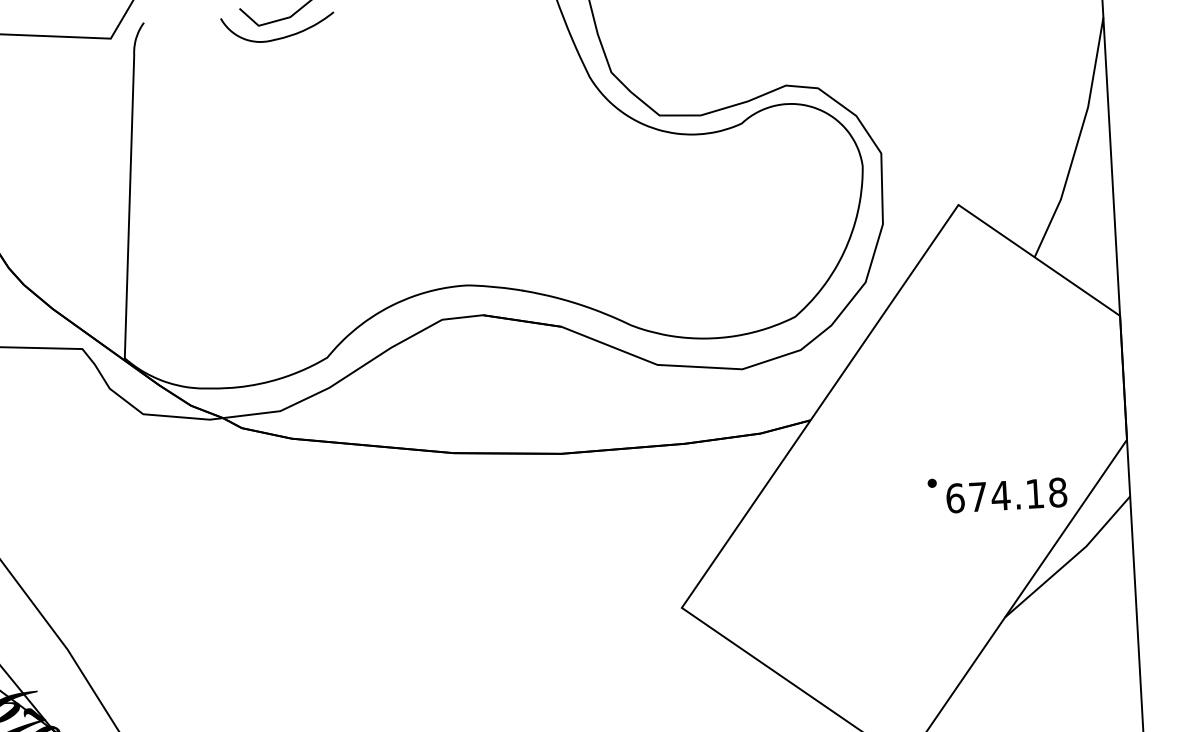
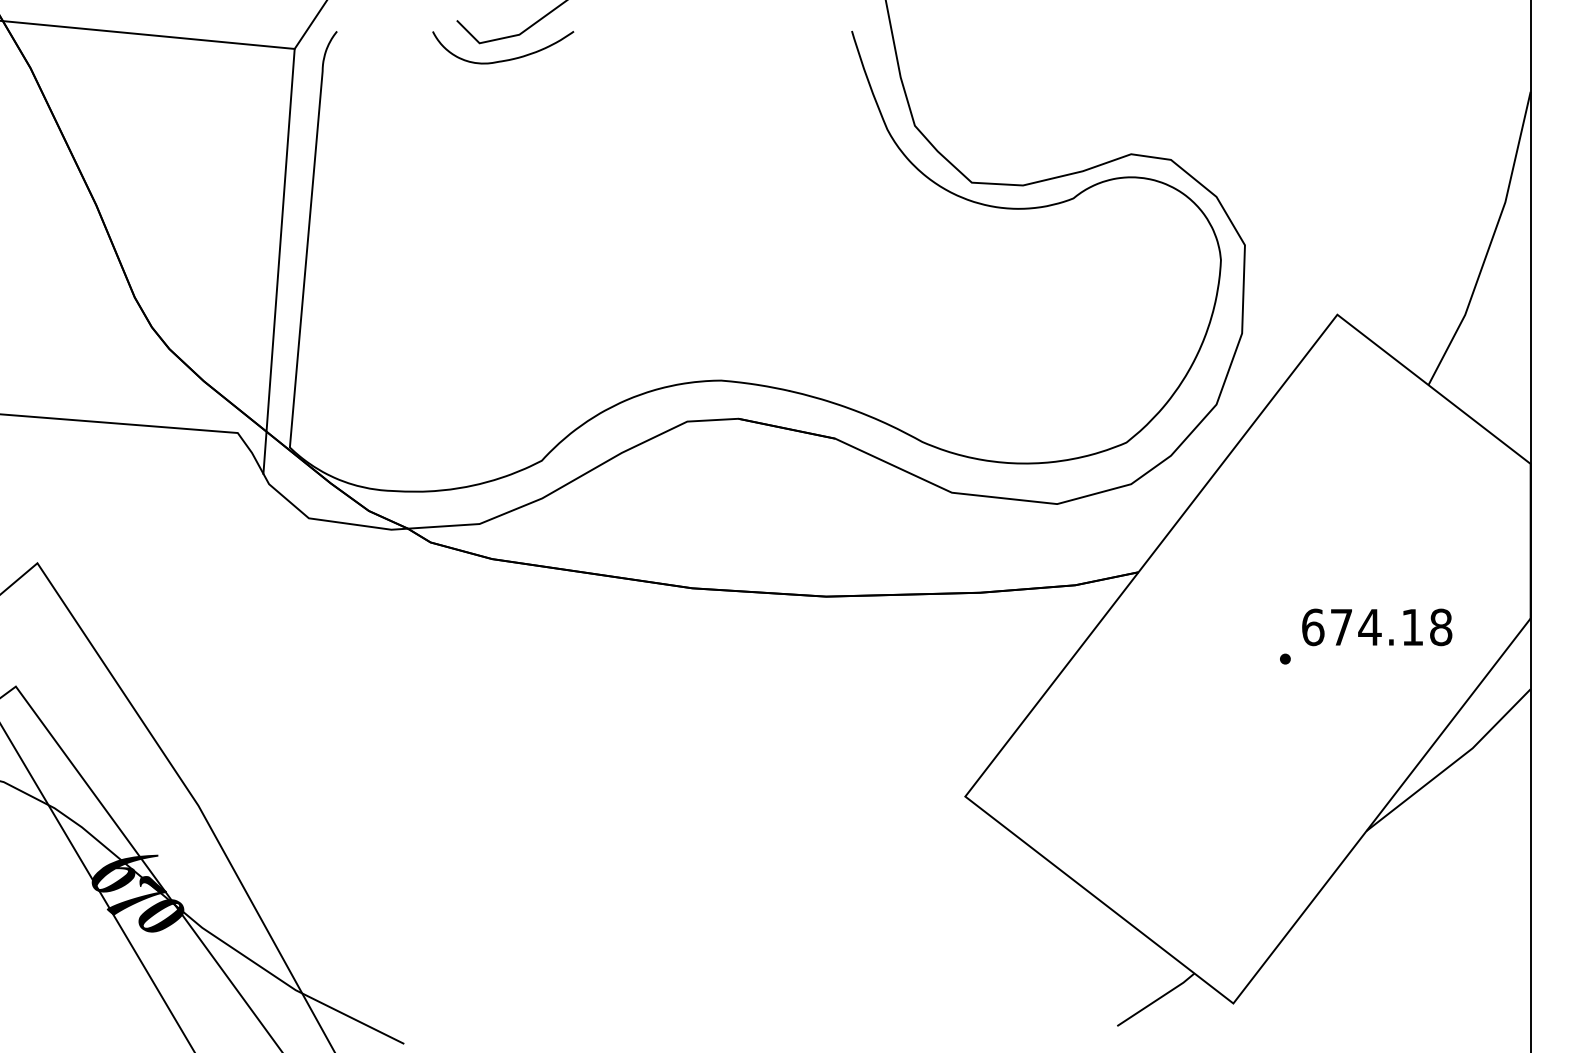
line: (107, 208) -> (278, 260), added
text: (1006, 495) -> (1377, 627), moved

